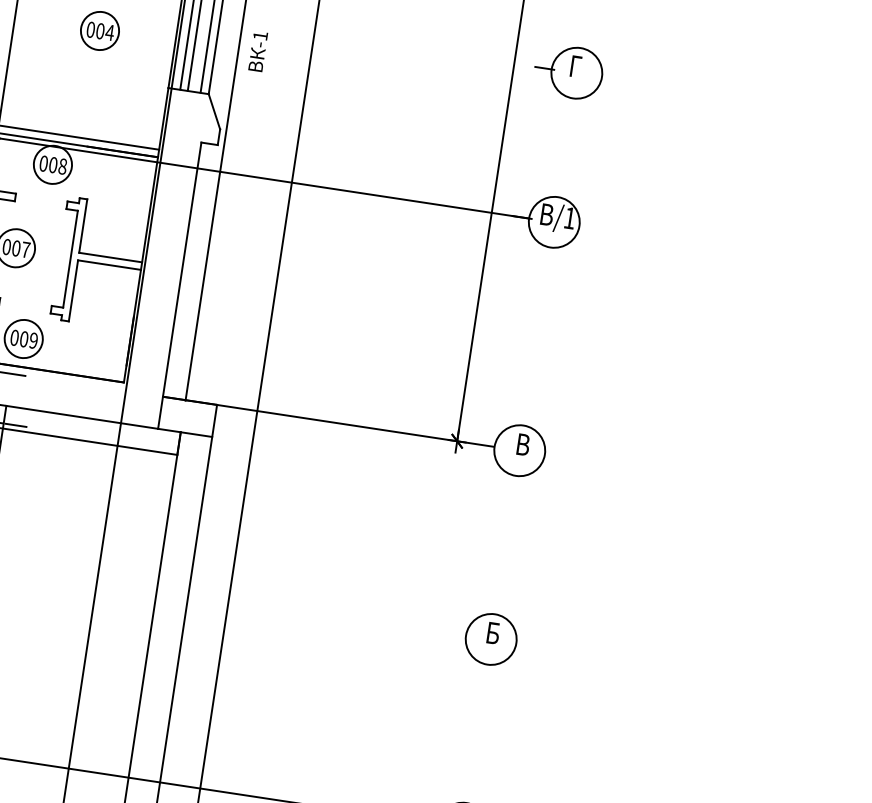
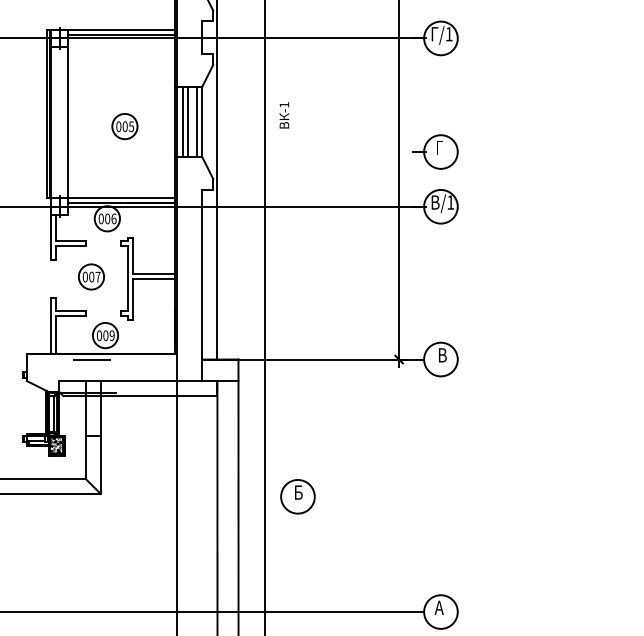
text: (109, 32) -> (131, 126), 004 -> 005
text: (258, 51) -> (284, 115), moved
part: (568, 71) -> (435, 151), moved
text: (62, 165) -> (113, 218), 008 -> 006
part: (490, 638) -> (297, 496), moved

